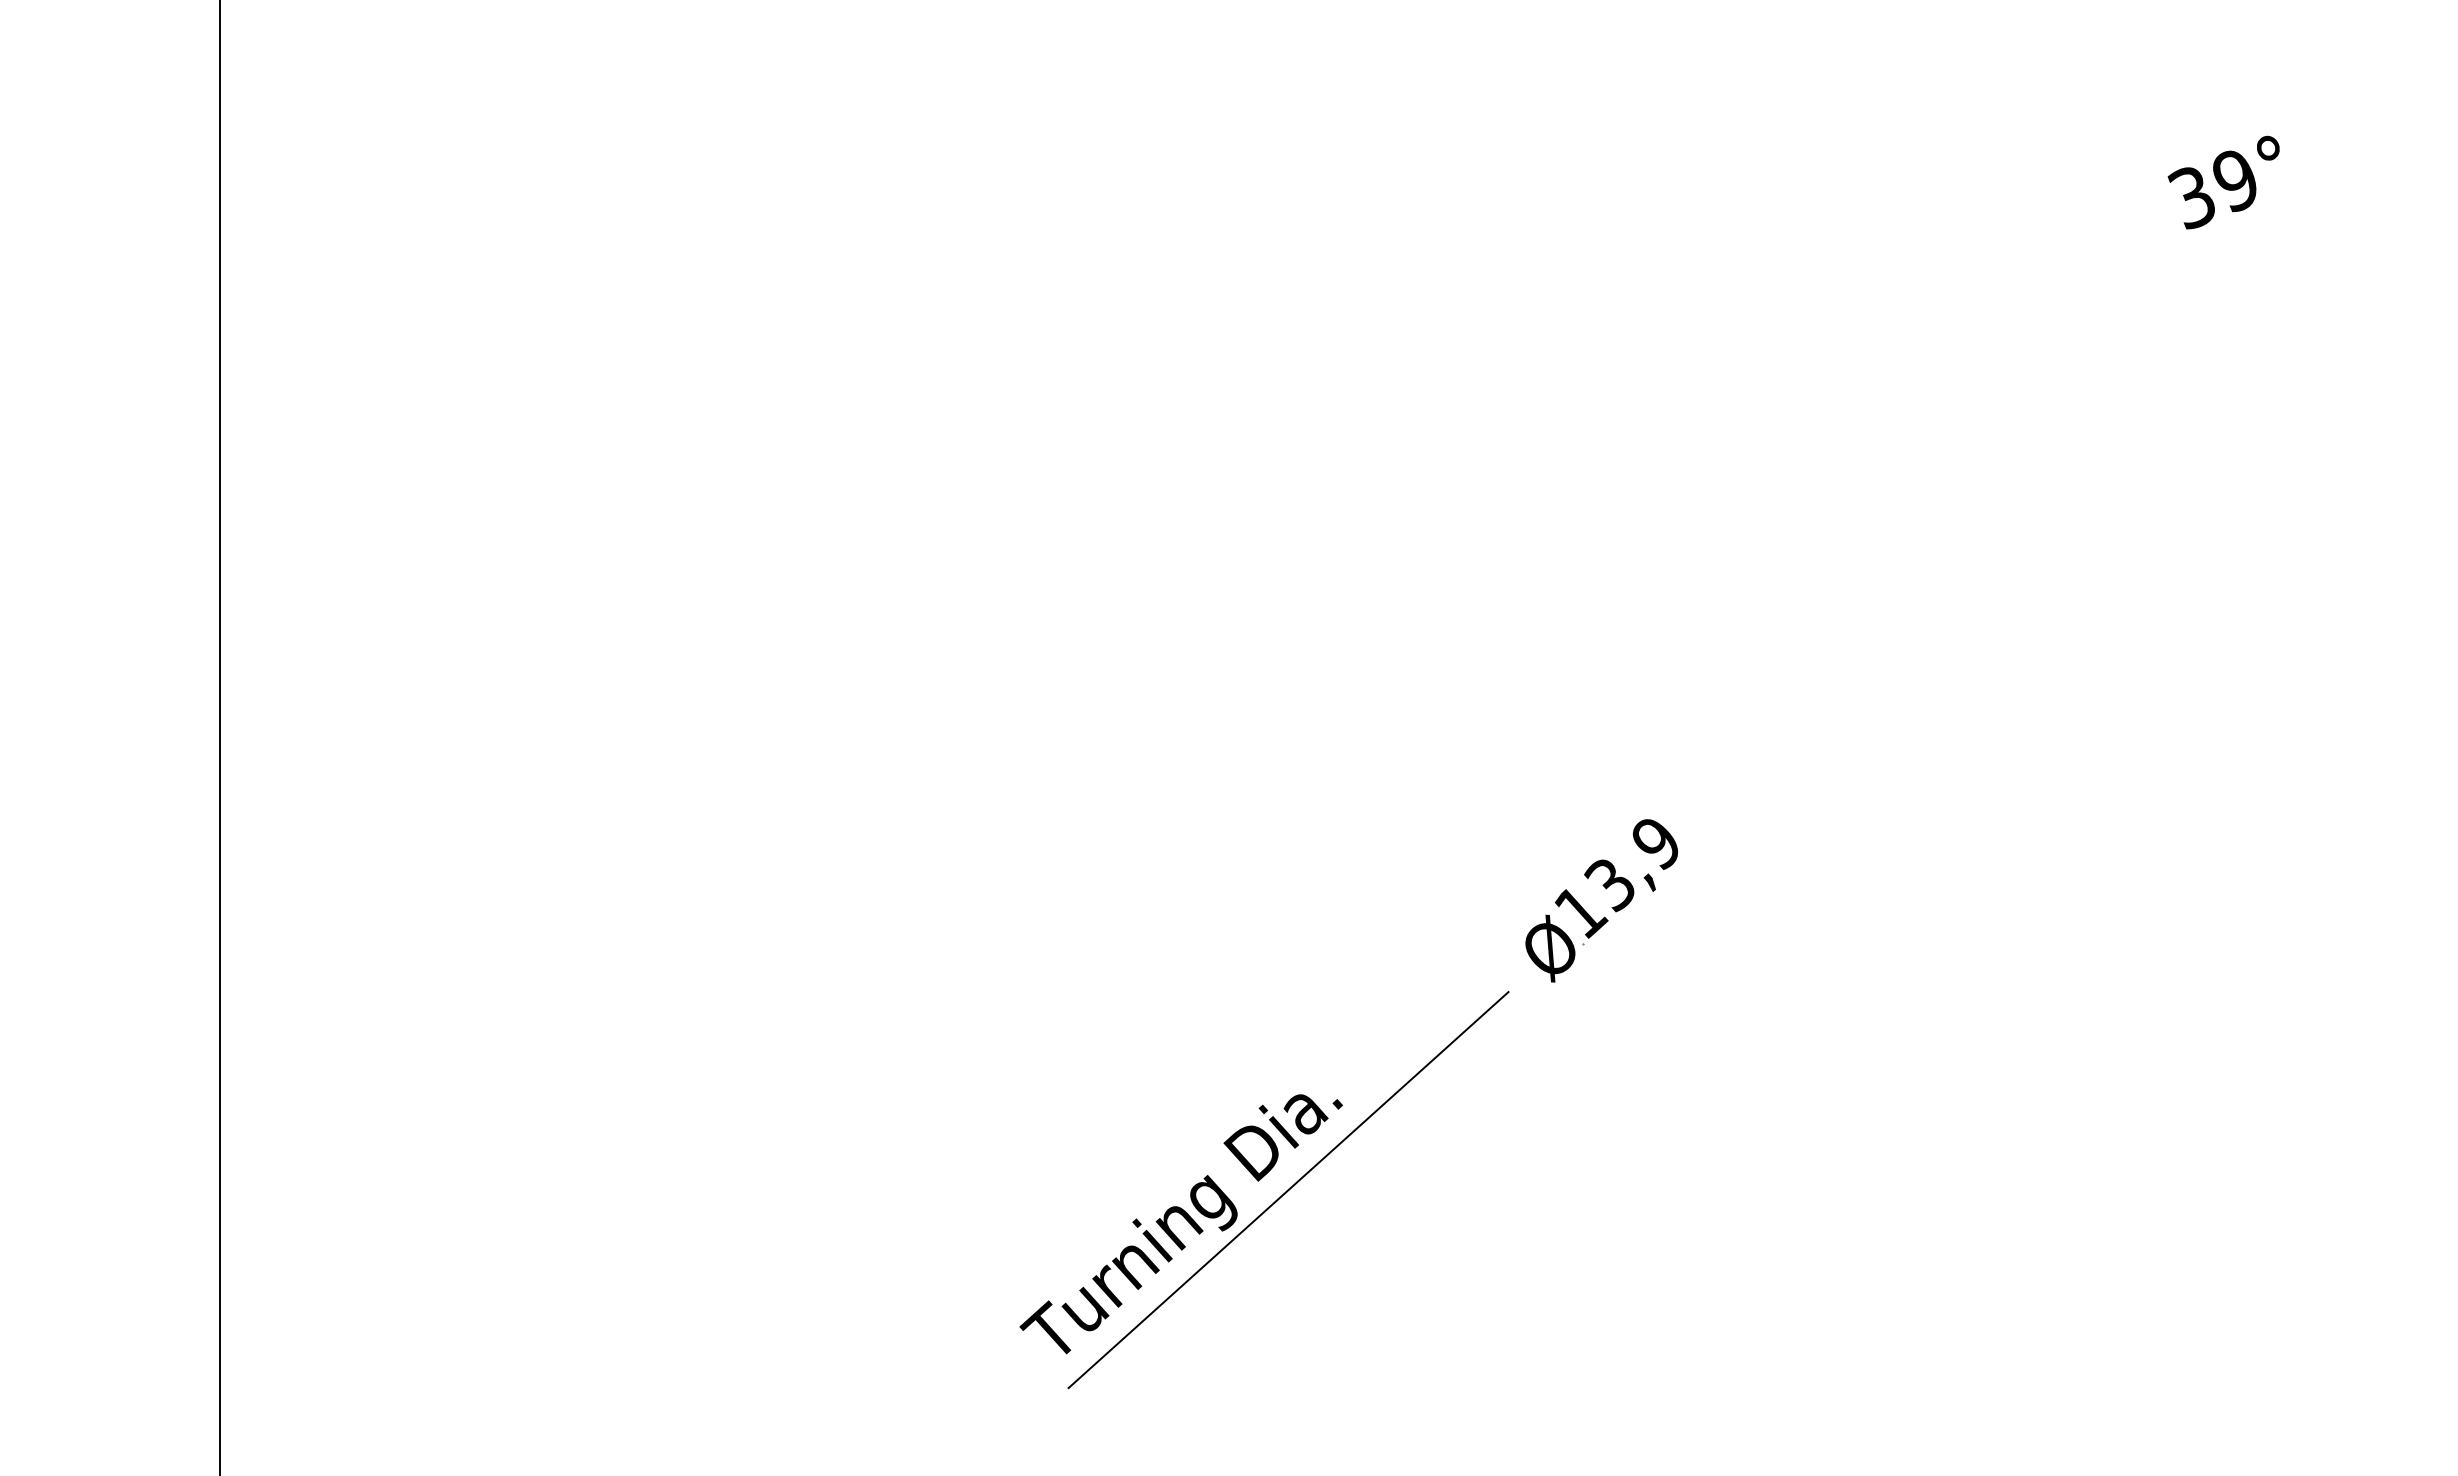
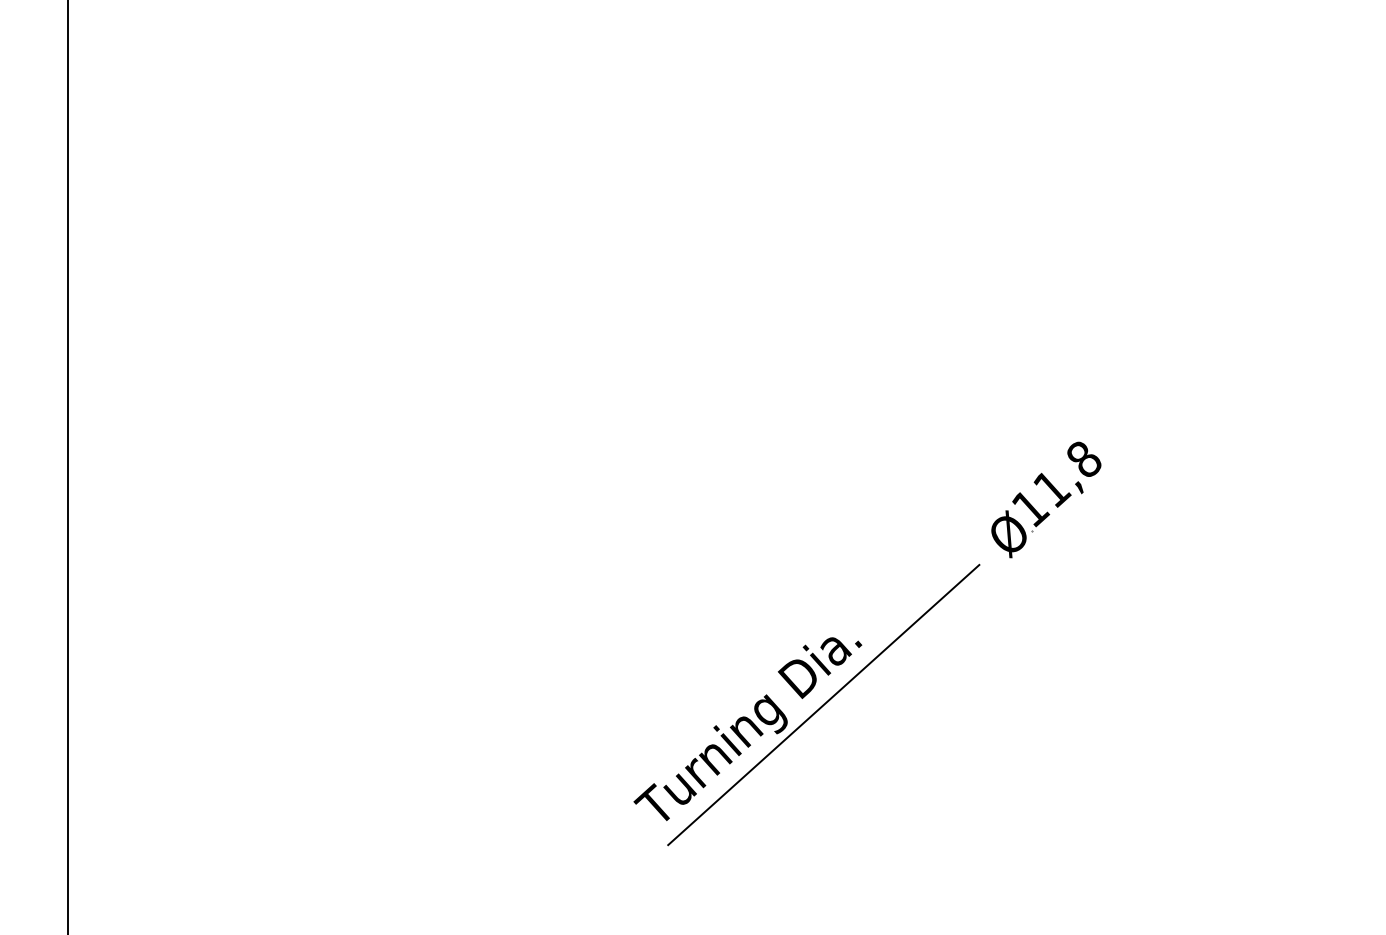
text: (1632, 864) -> (1067, 474), 13,9 -> 11,8

